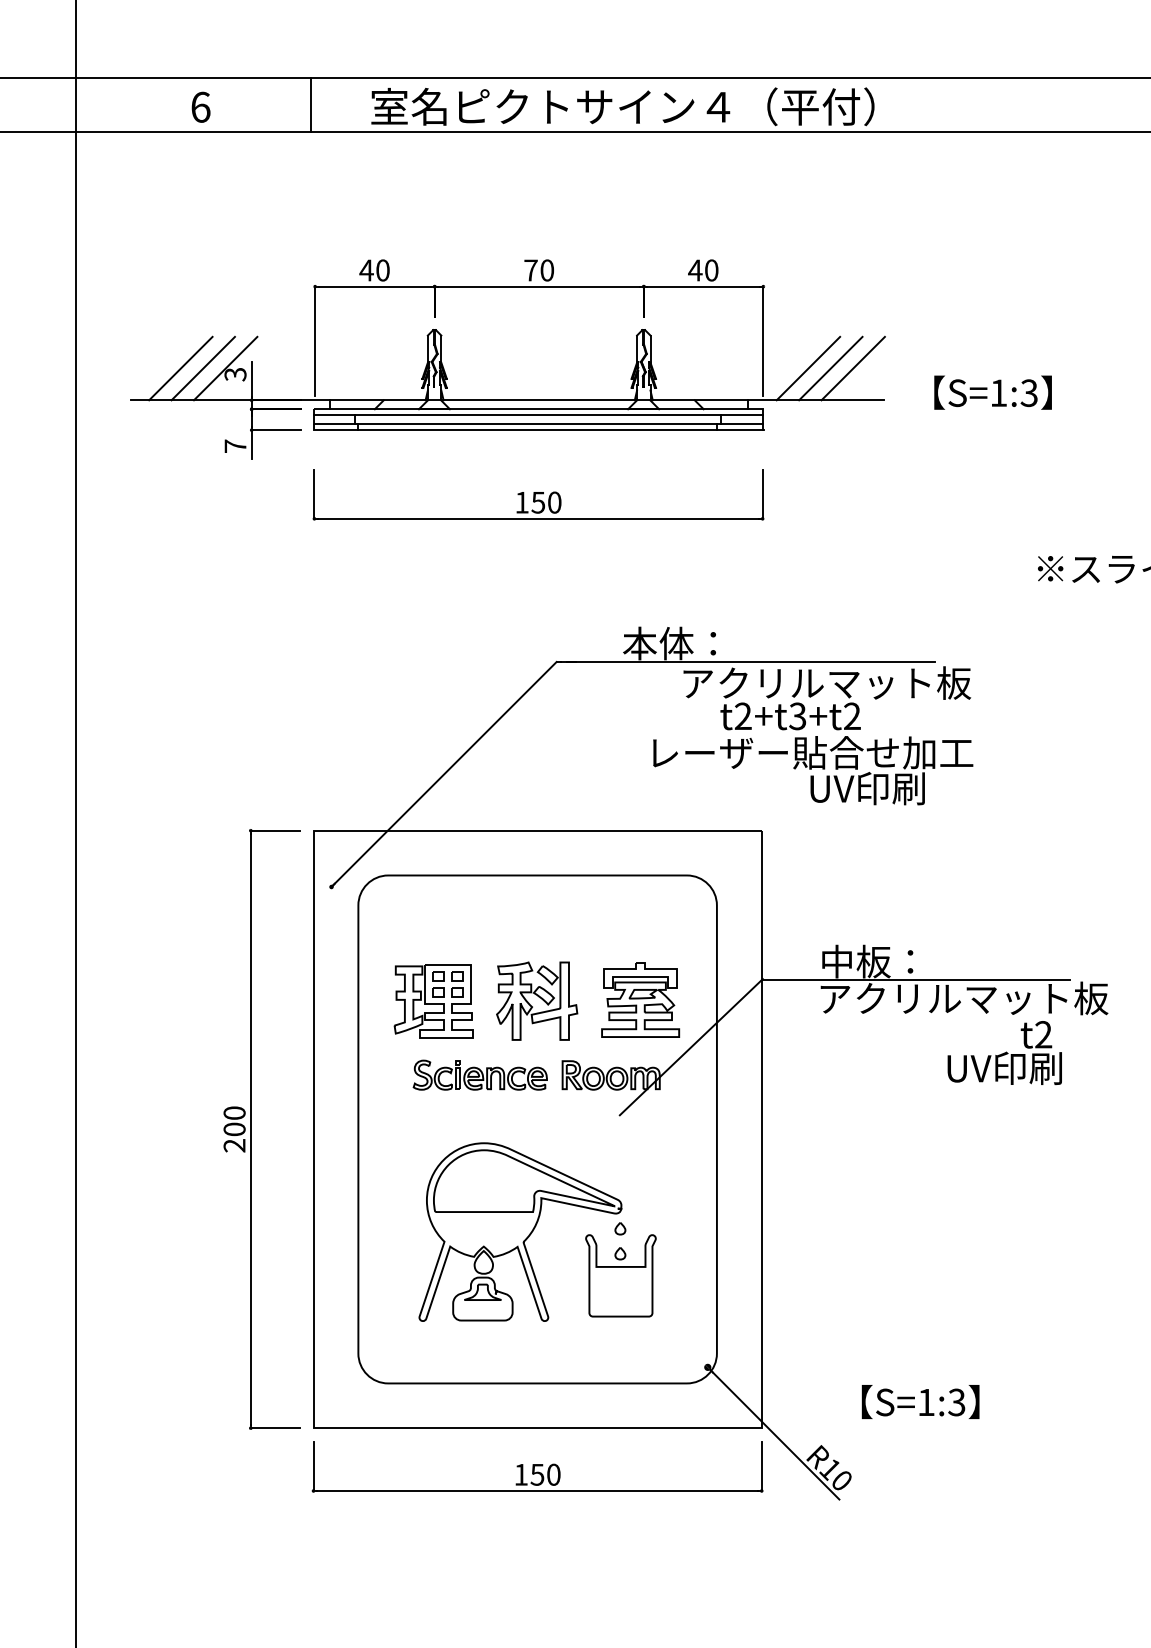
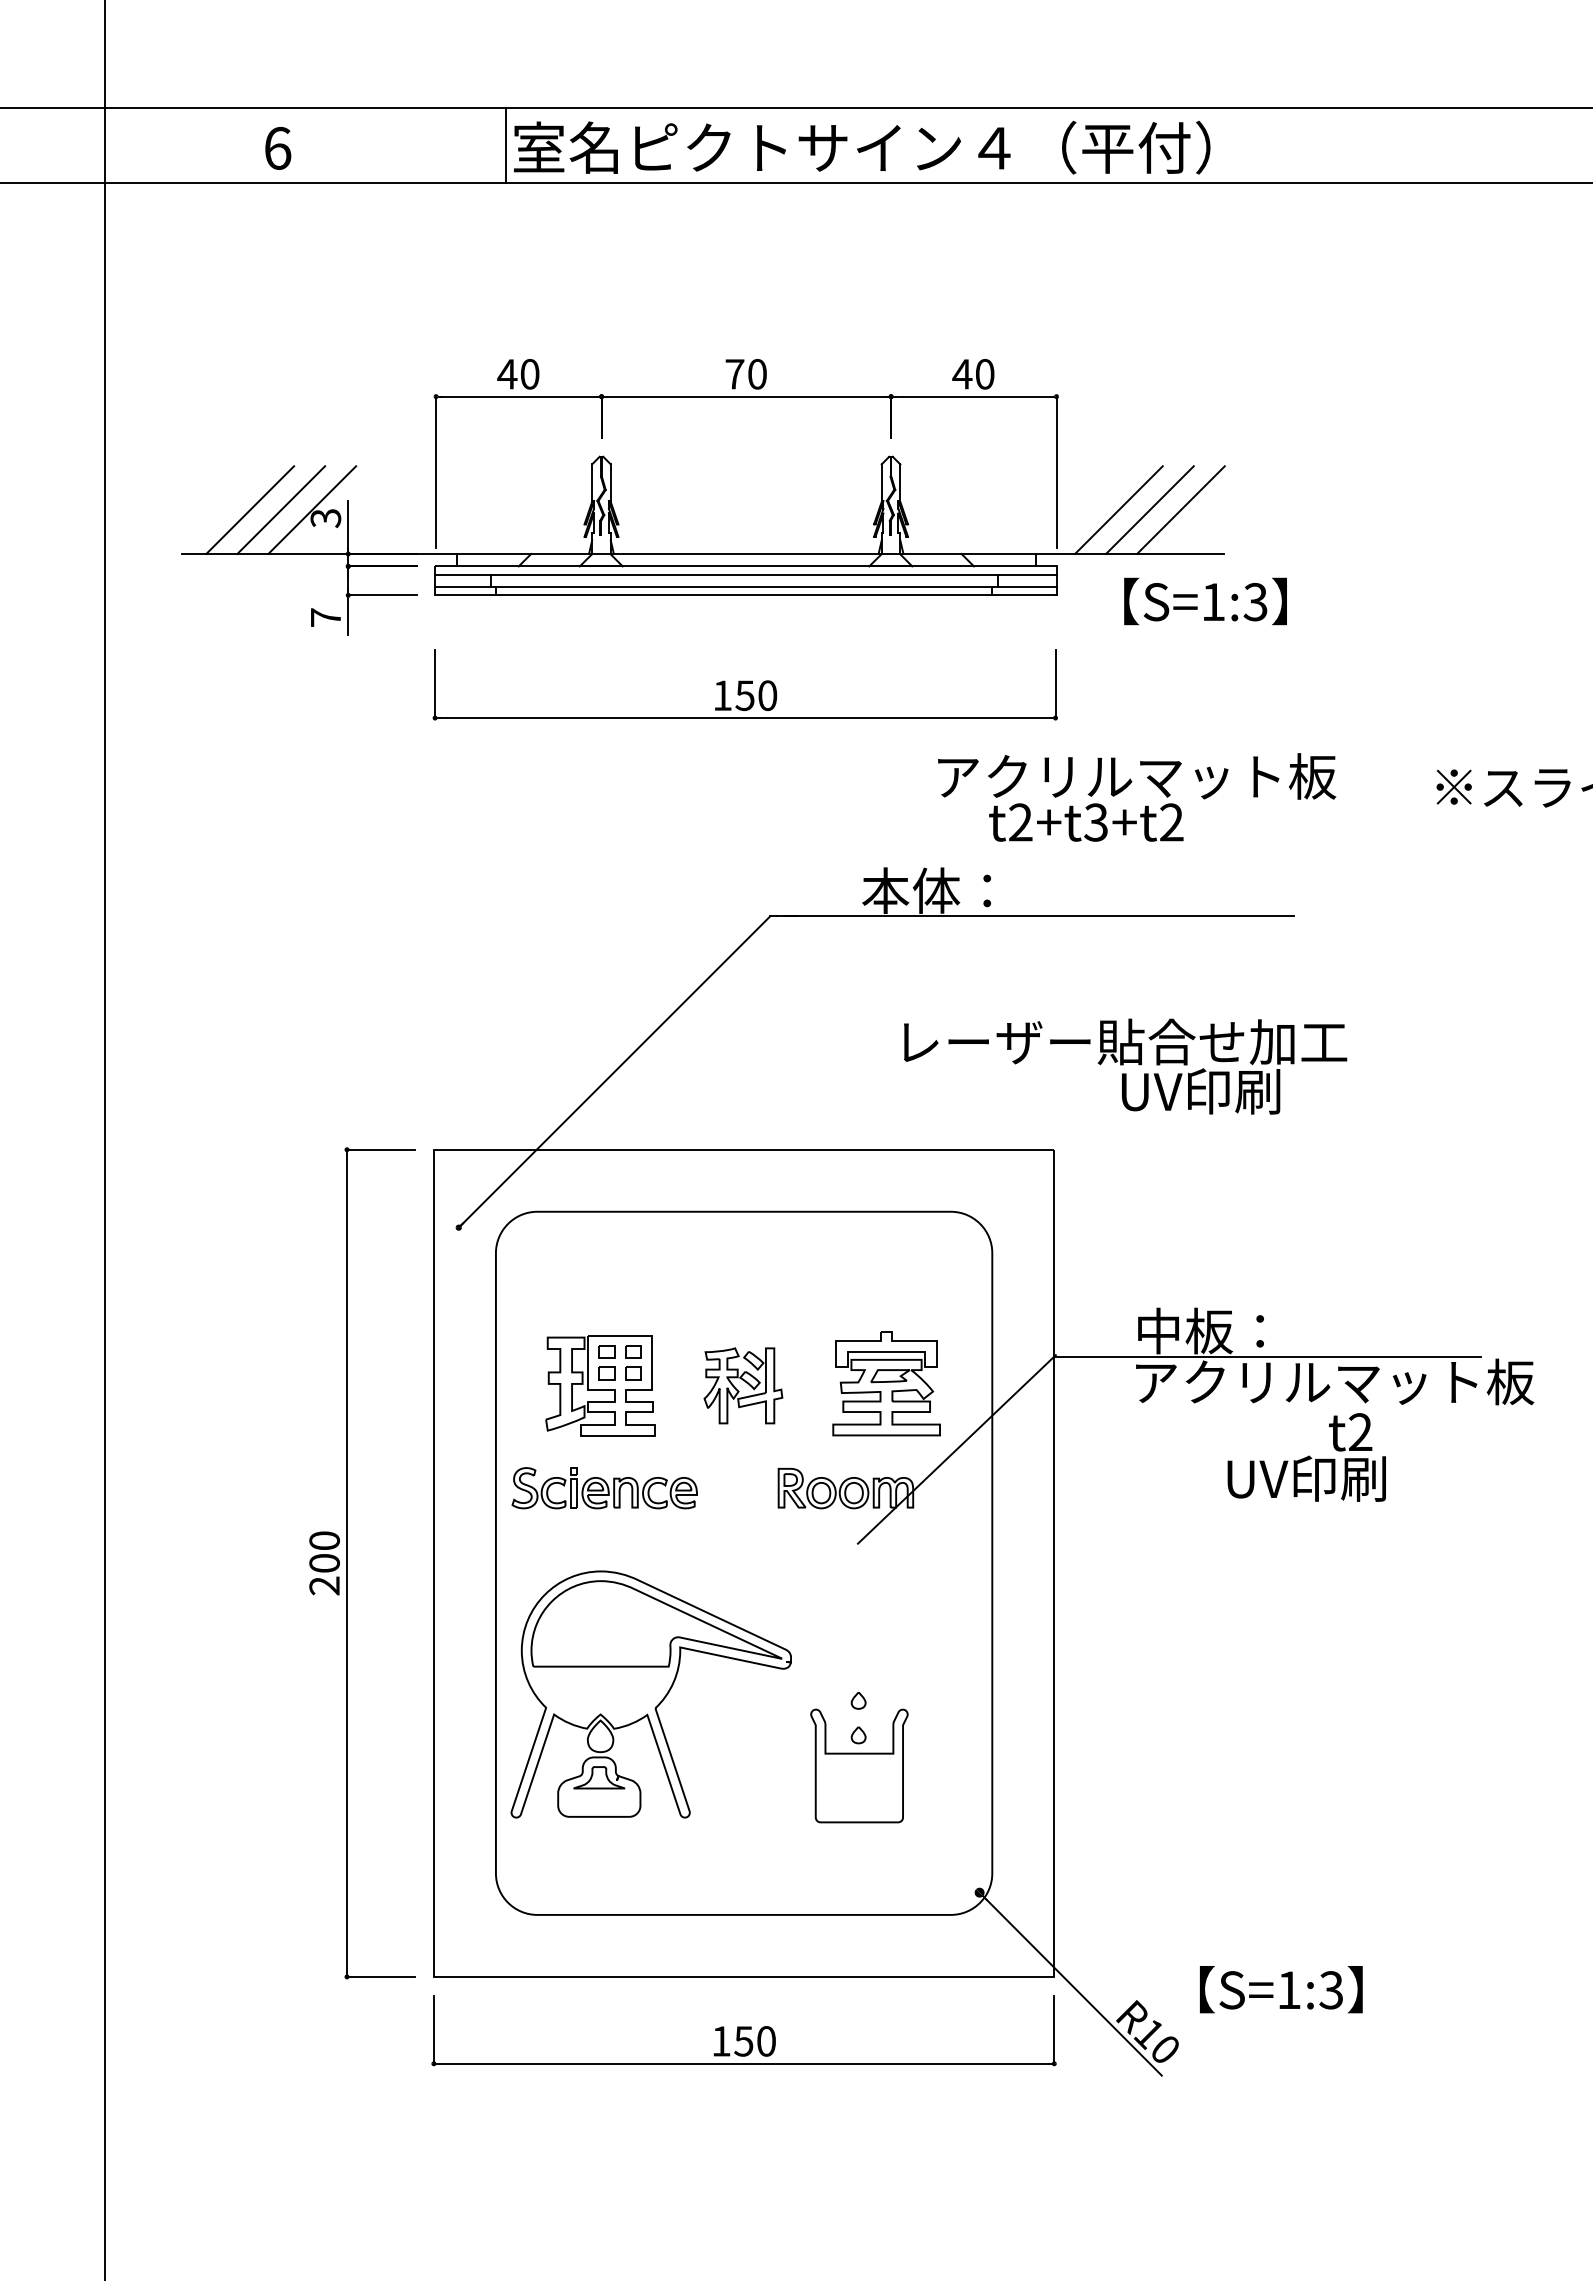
line: (311, 105) -> (506, 145), moved
text: (993, 392) -> (1205, 601), moved
text: (827, 698) -> (1137, 797), moved
part: (537, 1000) -> (743, 1385), size x0.7
text: (1004, 1053) -> (1306, 1457), moved
part: (480, 1075) -> (604, 1488), moved
part: (519, 1232) -> (650, 1694), moved
text: (920, 1401) -> (1281, 1989), moved

